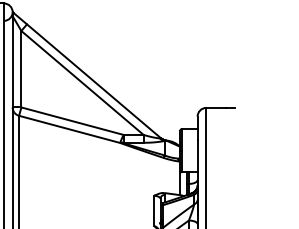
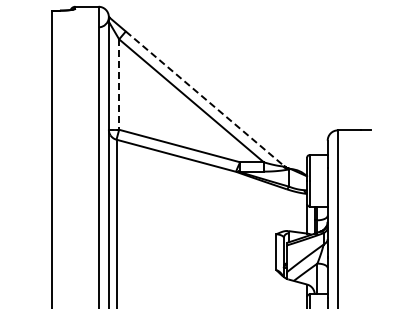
line: (21, 70) -> (119, 85), solid -> dashed
line: (94, 81) -> (205, 99), solid -> dashed

